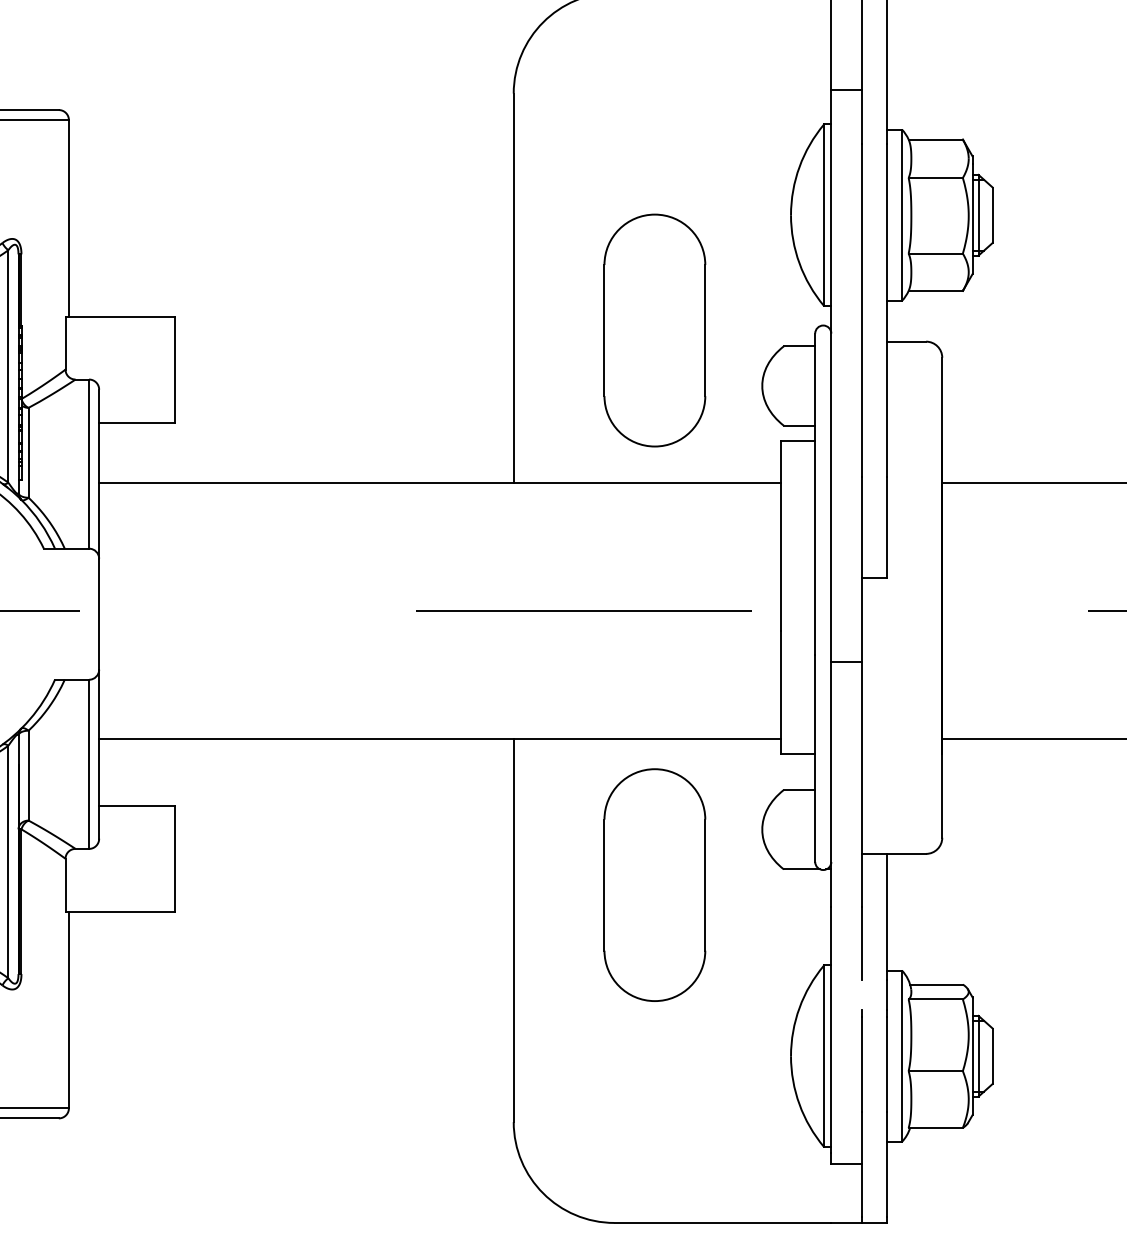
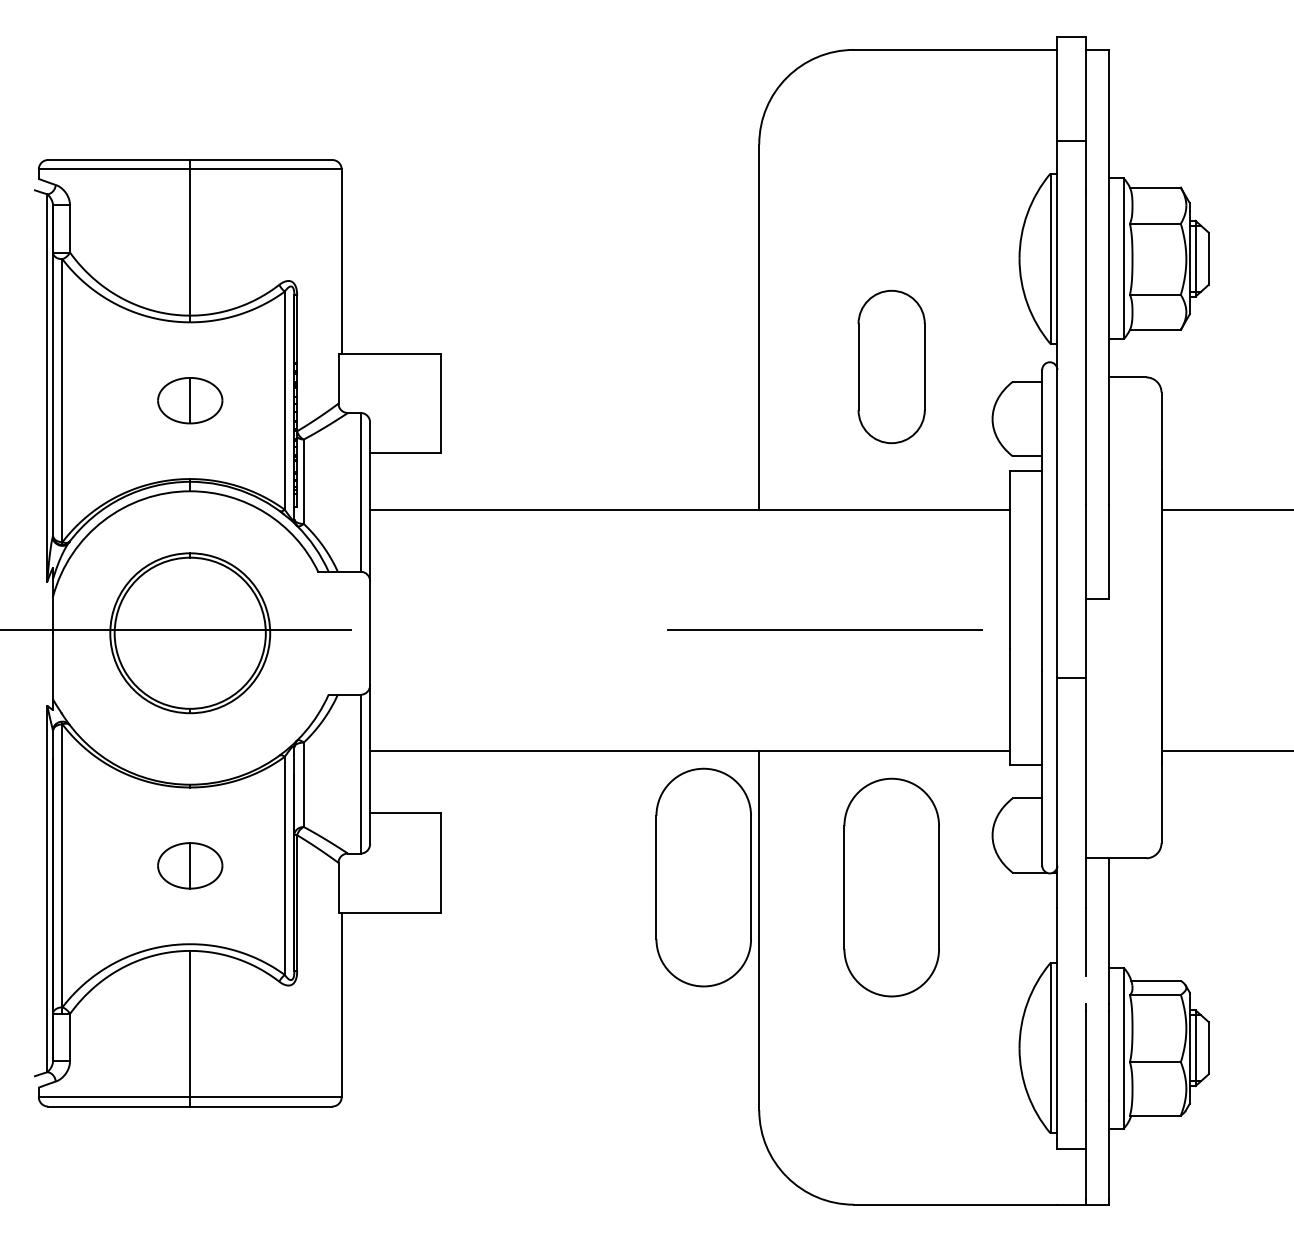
part: (654, 330) -> (891, 366), size x0.7
part: (454, 874) -> (703, 877), added

